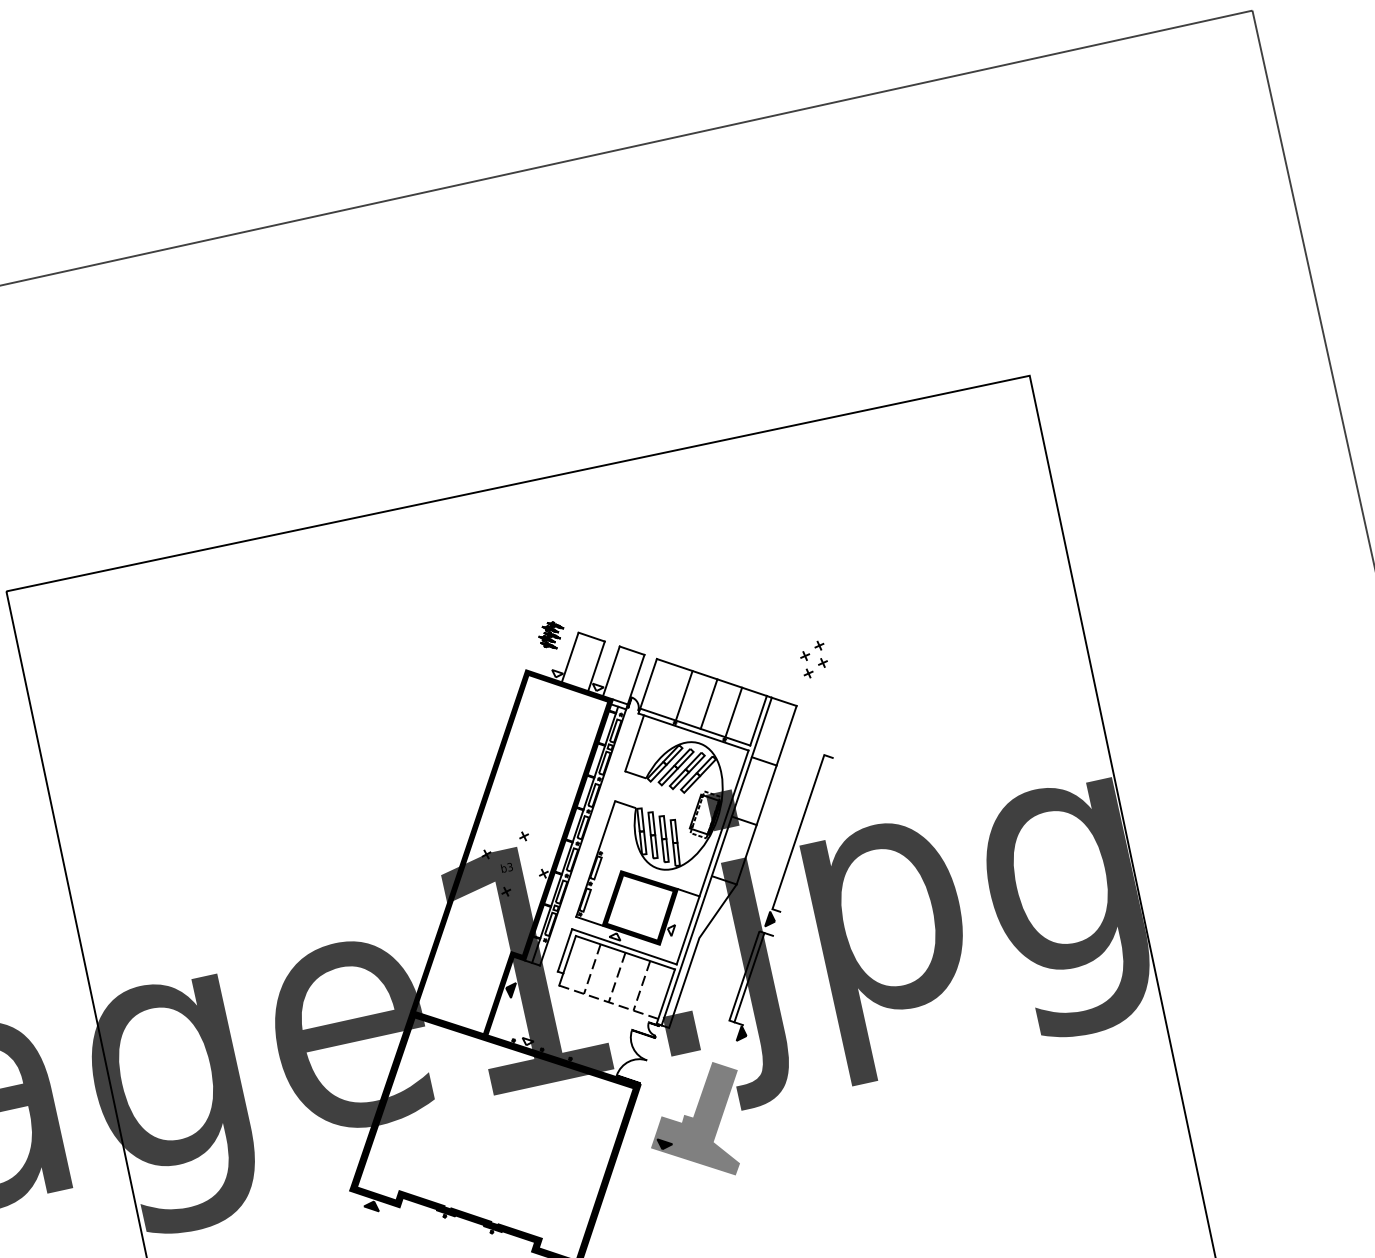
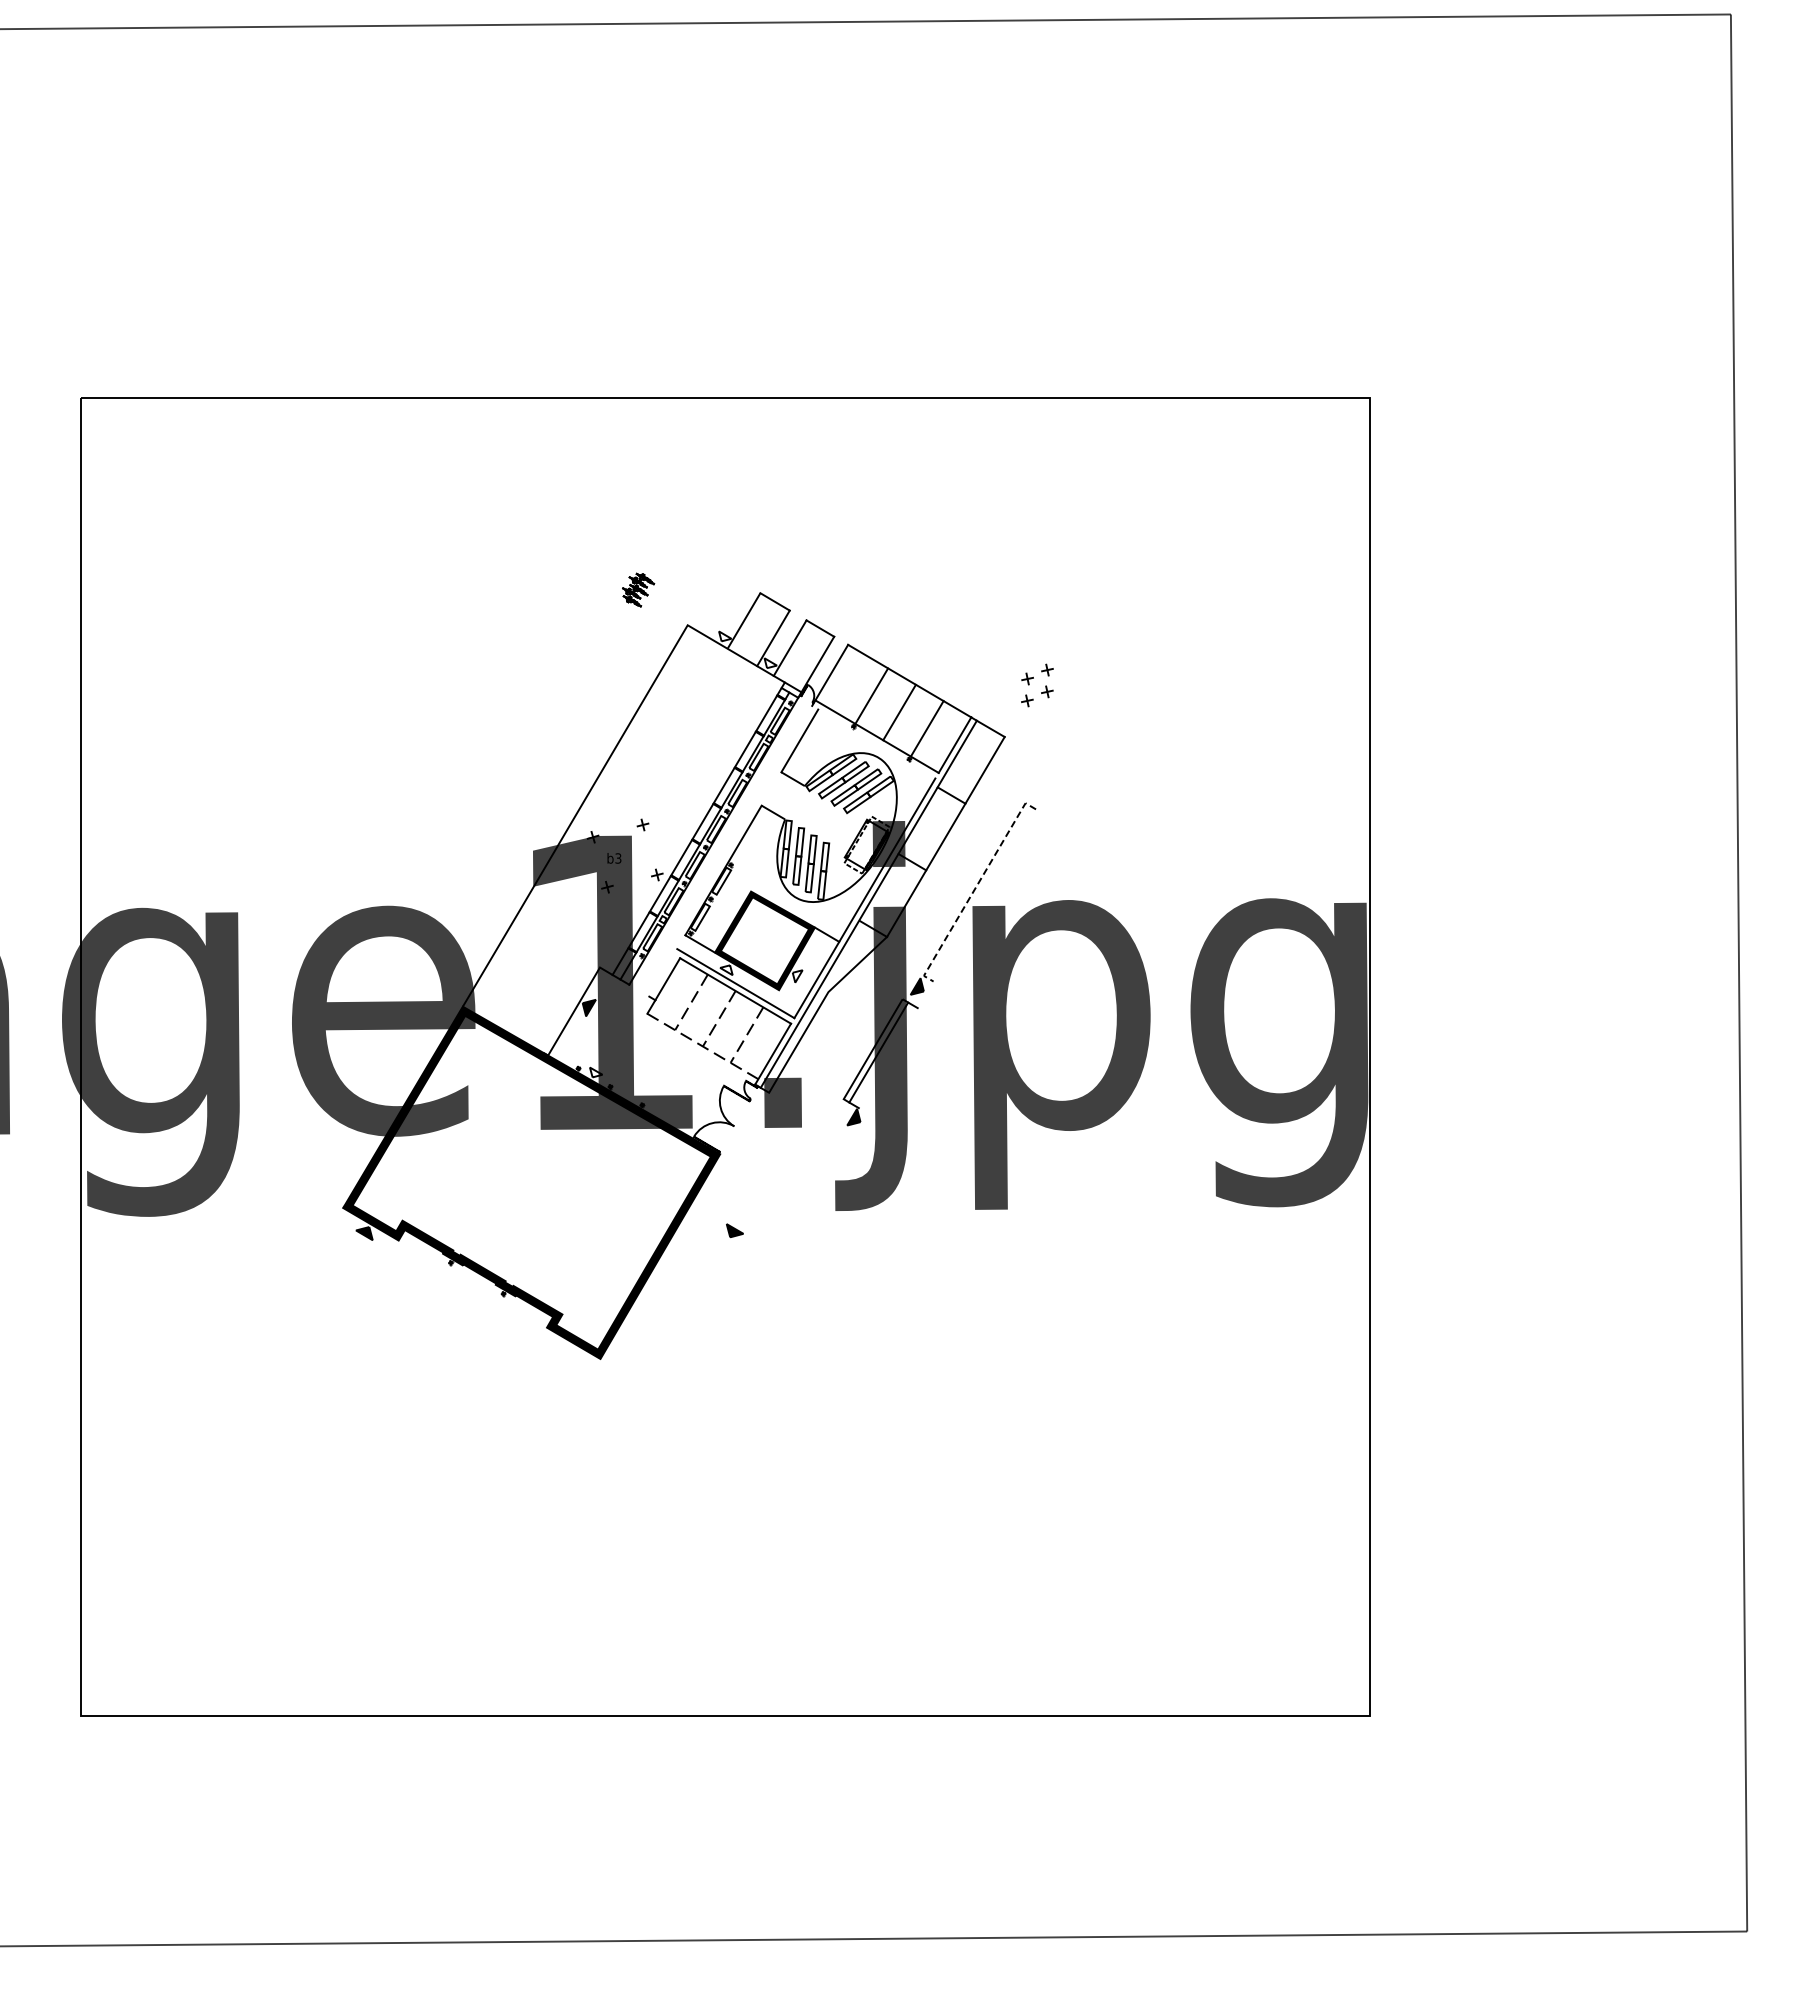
part: (551, 635) -> (638, 589), moved
line: (693, 731) -> (873, 741), removed
line: (798, 831) -> (975, 889), solid -> dashed
fill: (511, 851) -> (623, 840), removed
line: (565, 950) -> (663, 972), removed
fill: (697, 1123) -> (778, 1215), removed

